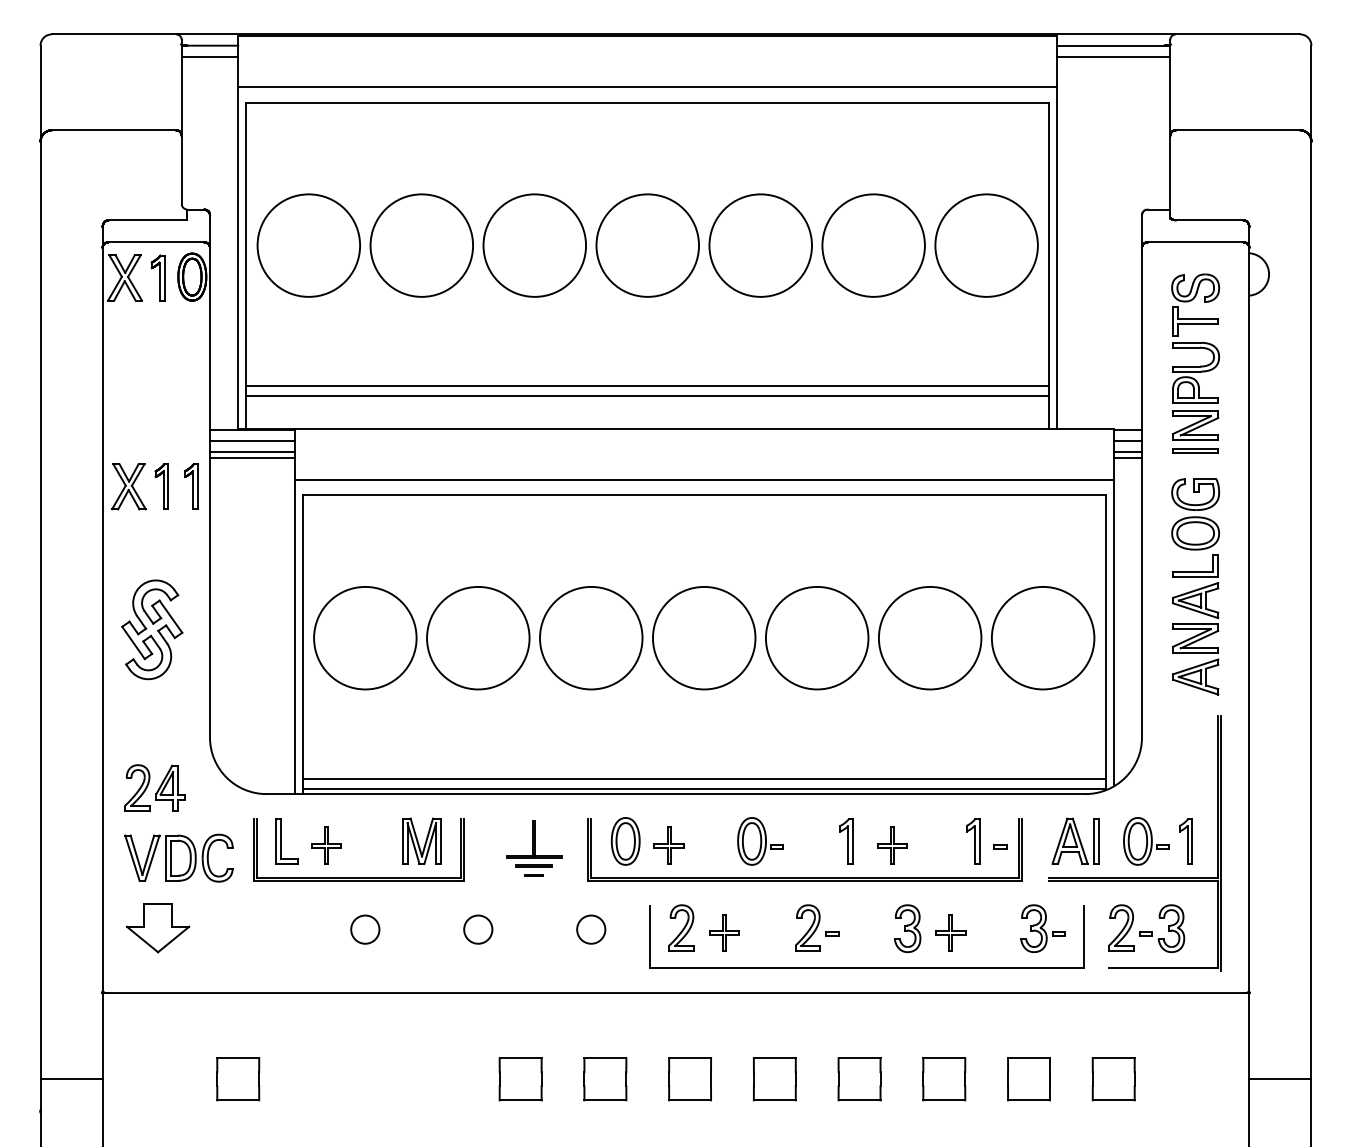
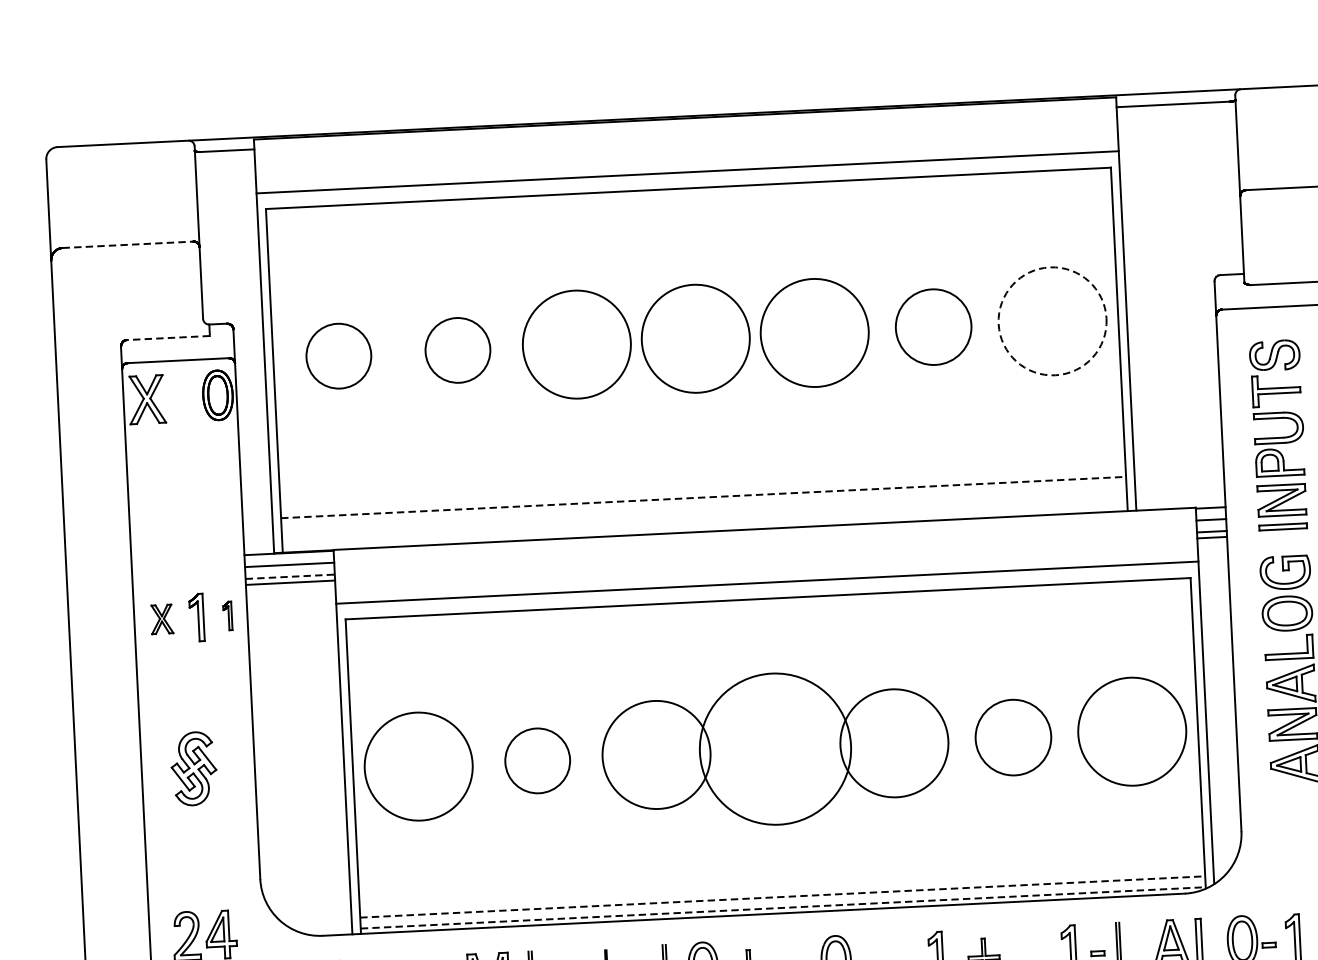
line: (209, 56) -> (224, 162), removed
line: (1113, 56) -> (1176, 115), removed
line: (114, 130) -> (128, 245), solid -> dashed
line: (147, 220) -> (167, 338), solid -> dashed
circle: (308, 245) -> (338, 356), size x0.6
circle: (421, 245) -> (457, 350), size x0.6
circle: (873, 245) -> (933, 327), size x0.7
circle: (986, 245) -> (1052, 321), solid -> dashed
part: (157, 277) -> (181, 397), removed
line: (647, 386) -> (702, 487), removed
line: (648, 396) -> (704, 497), solid -> dashed
line: (252, 452) -> (290, 576), solid -> dashed
part: (128, 486) -> (161, 619), size x0.6
part: (191, 486) -> (227, 615), size x0.6
part: (152, 629) -> (194, 768), size x0.7
circle: (703, 637) -> (774, 748), size x1.4
circle: (478, 638) -> (537, 761), size x0.6
circle: (930, 638) -> (1013, 737), size x0.7
line: (704, 778) -> (782, 896), solid -> dashed
line: (704, 788) -> (783, 907), solid -> dashed

